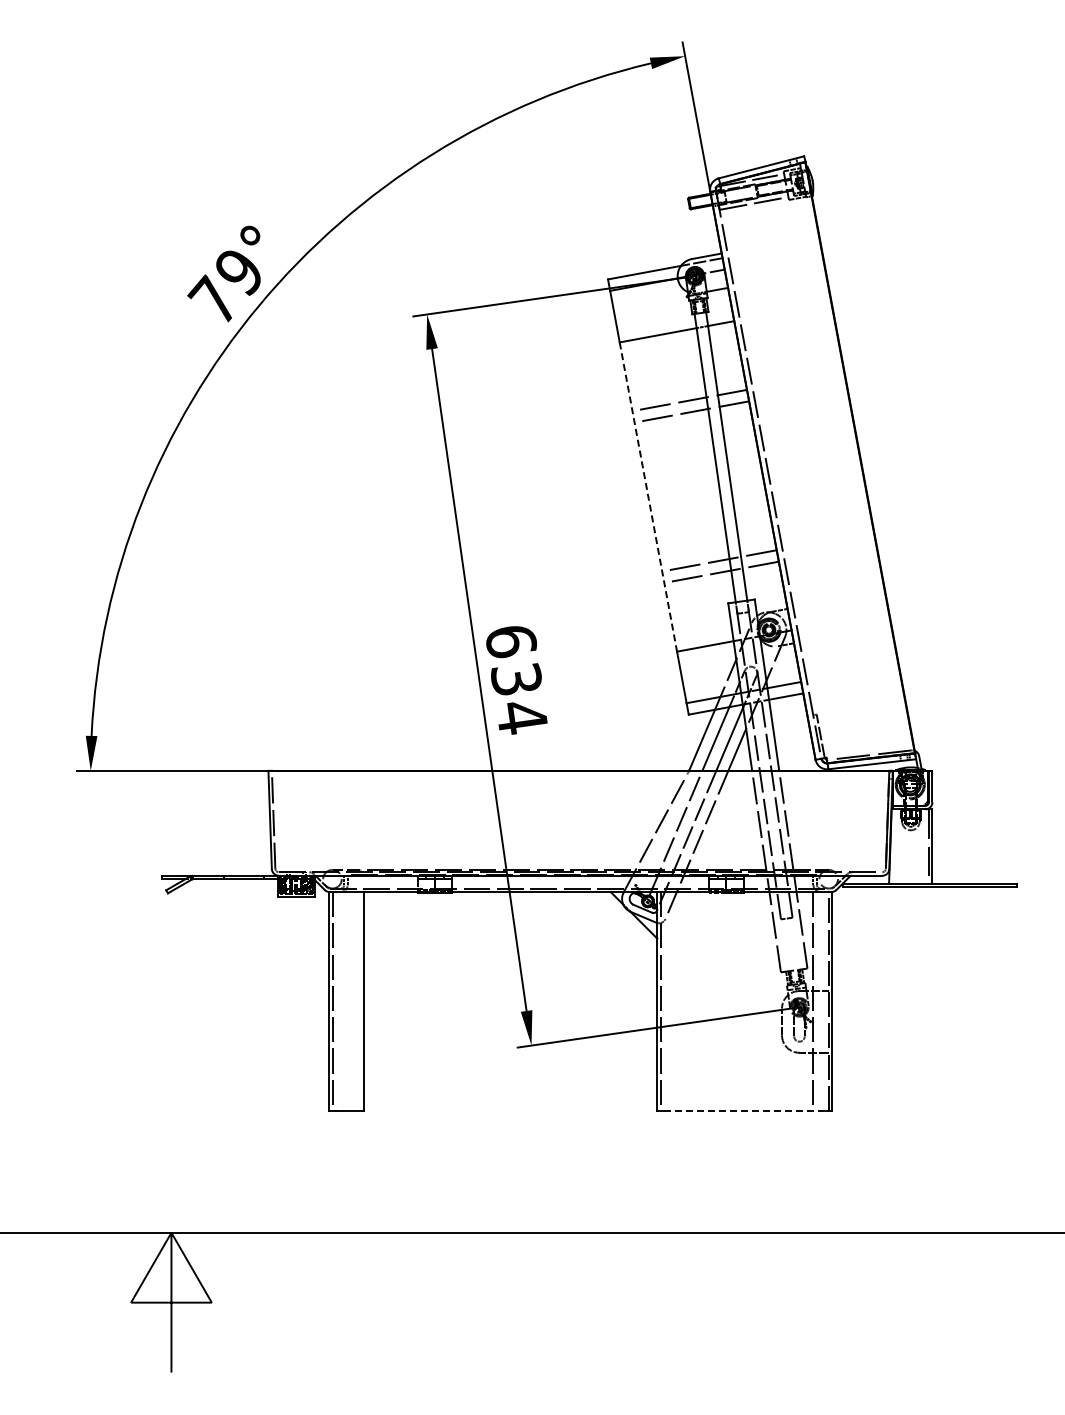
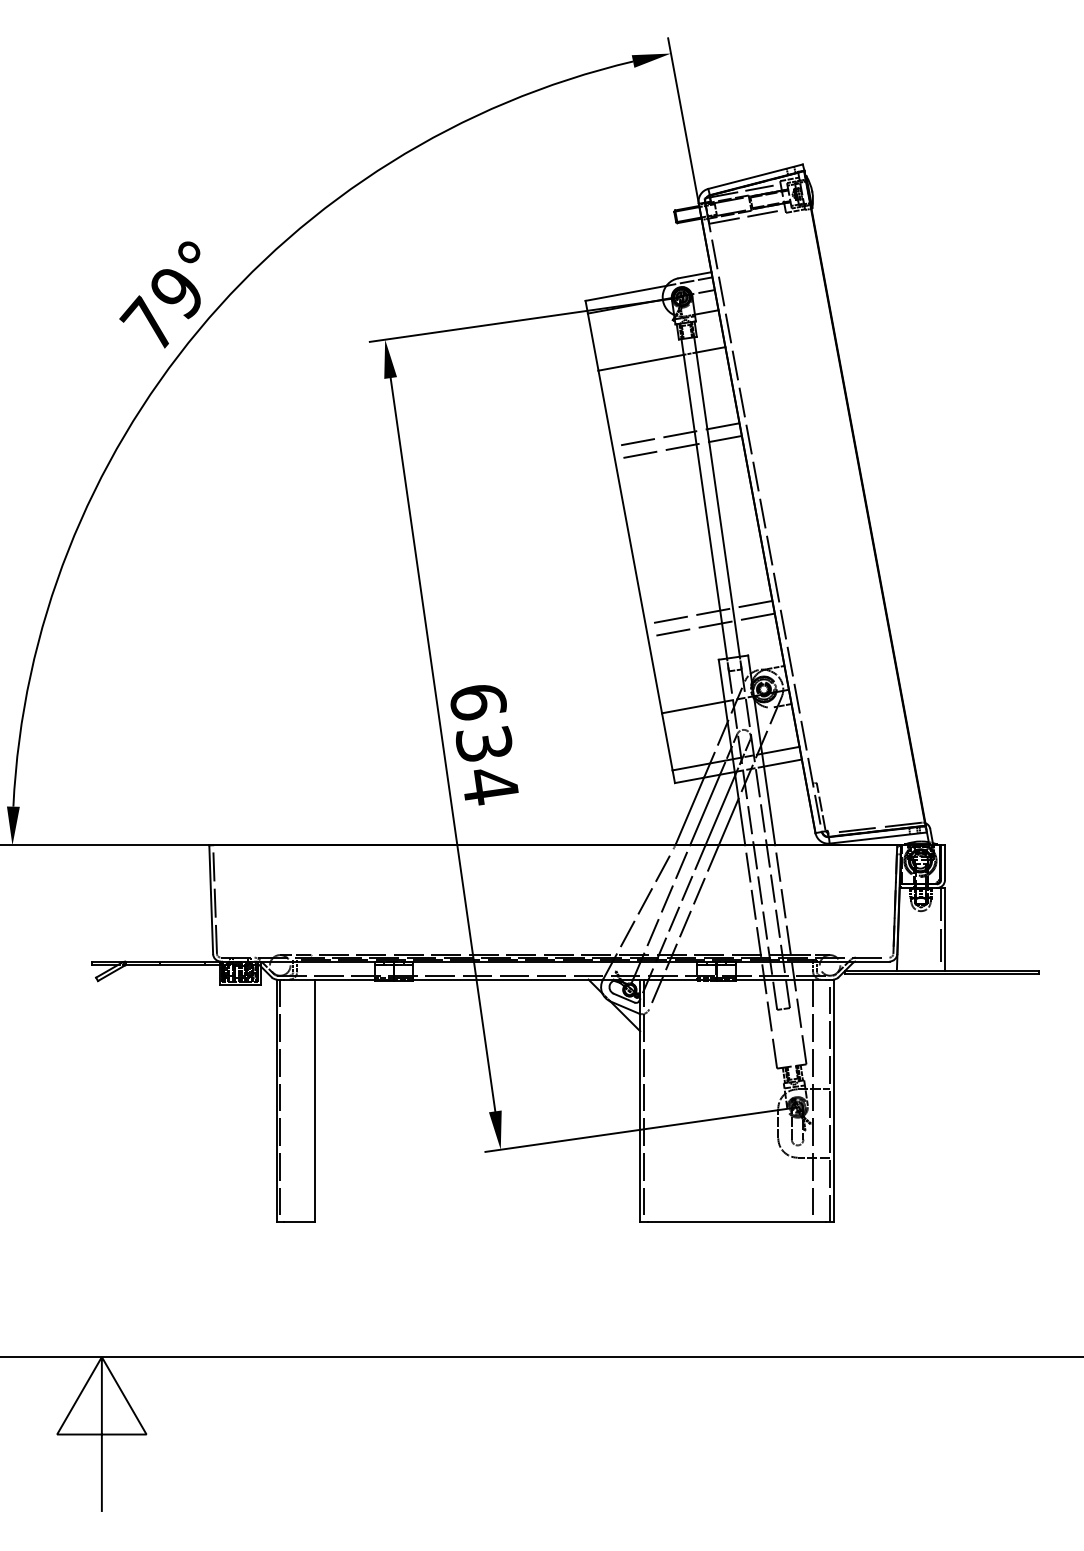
line: (648, 497) -> (630, 542), dashed -> solid
line: (745, 1111) -> (737, 1222), dashed -> solid

